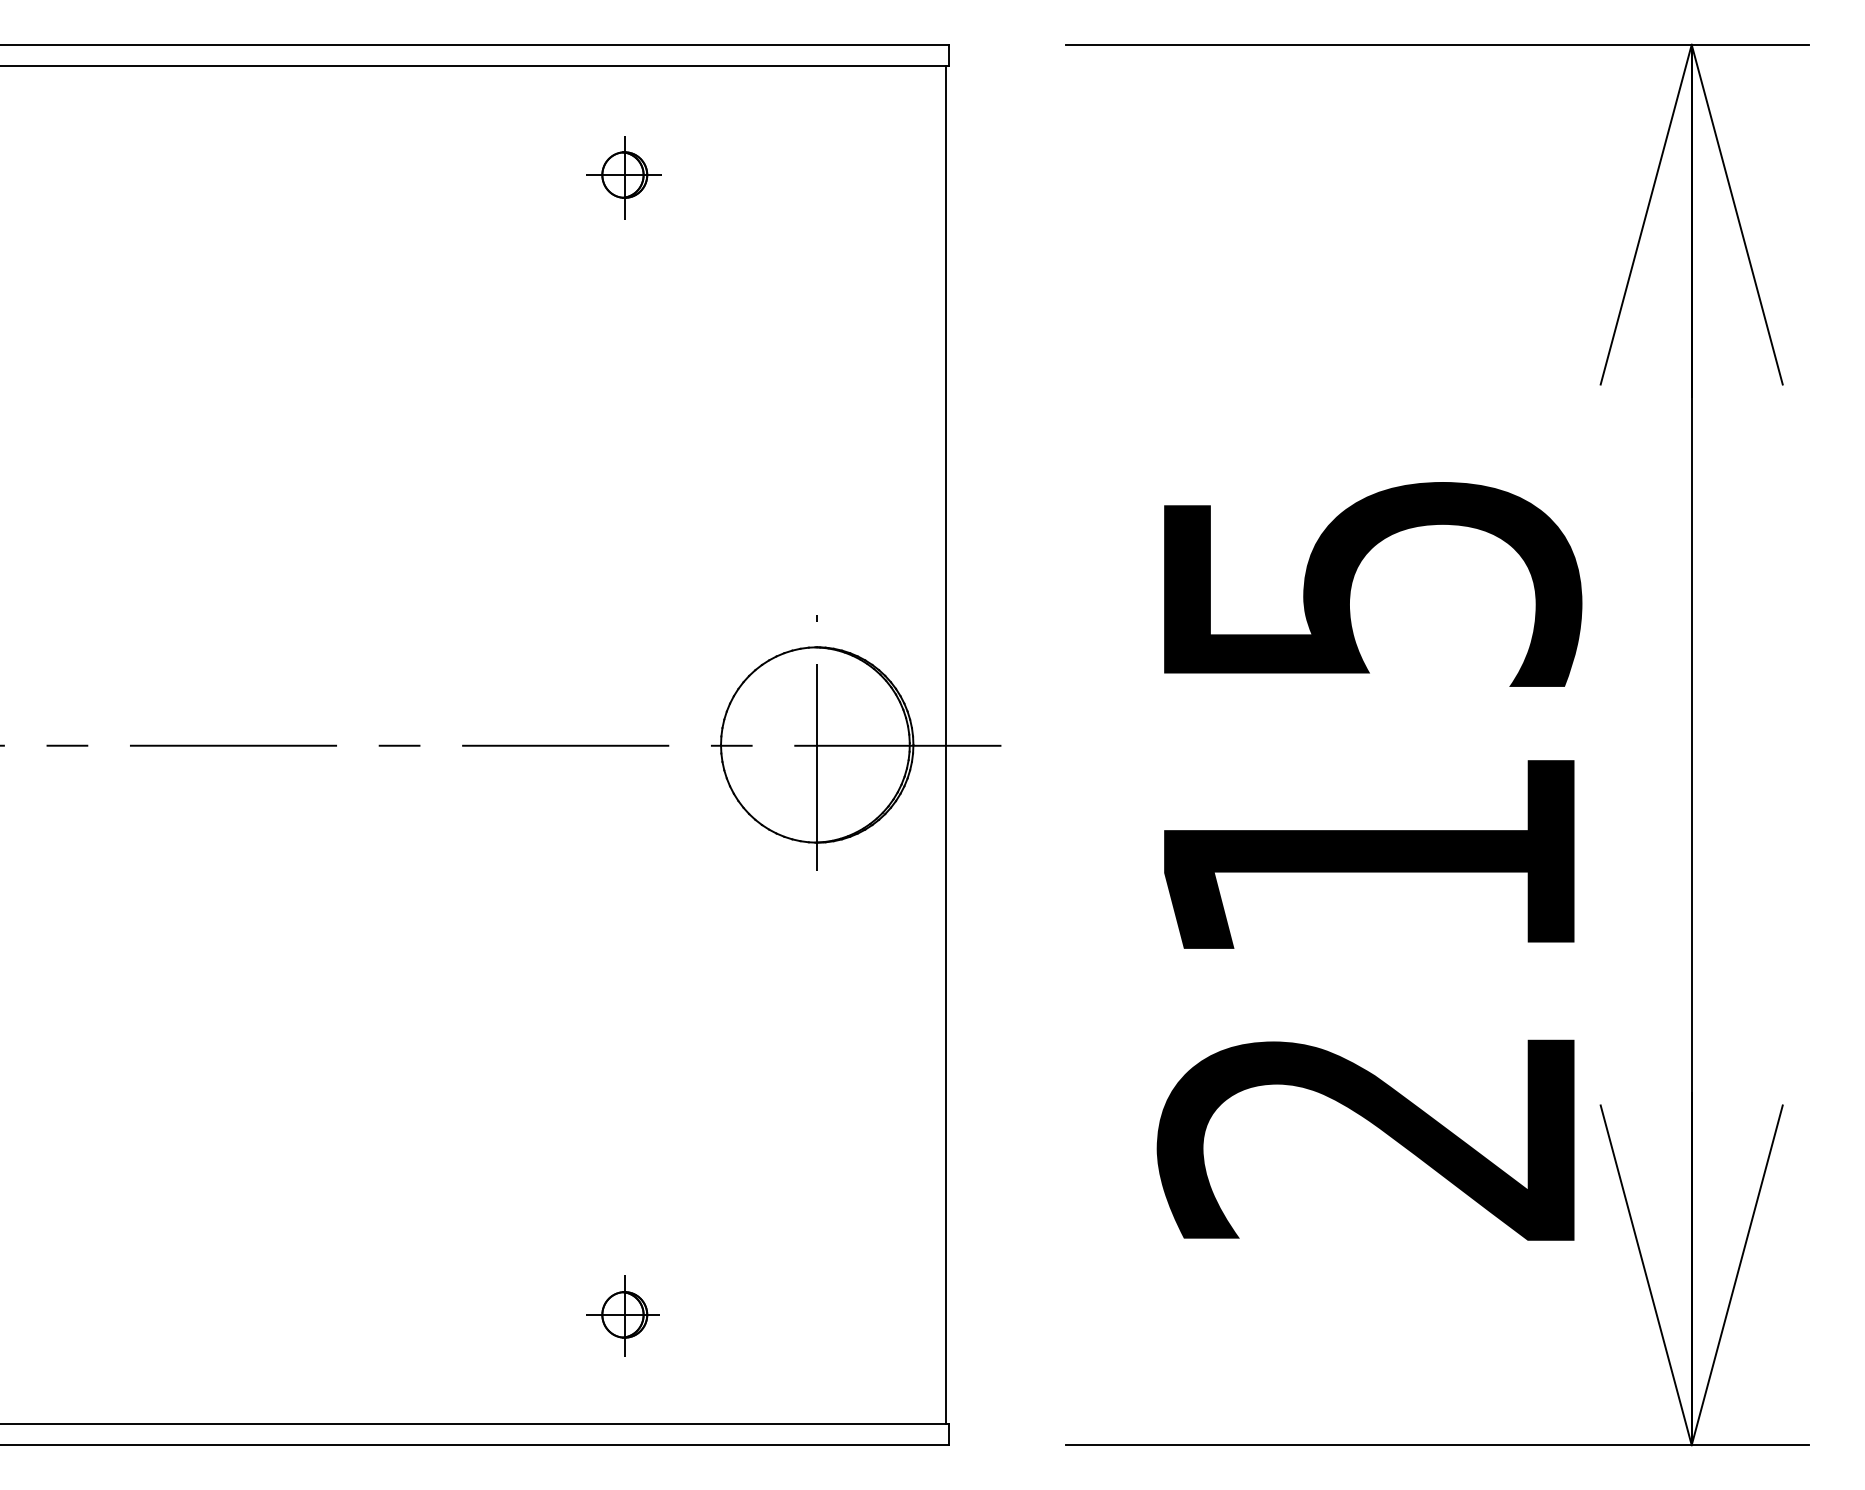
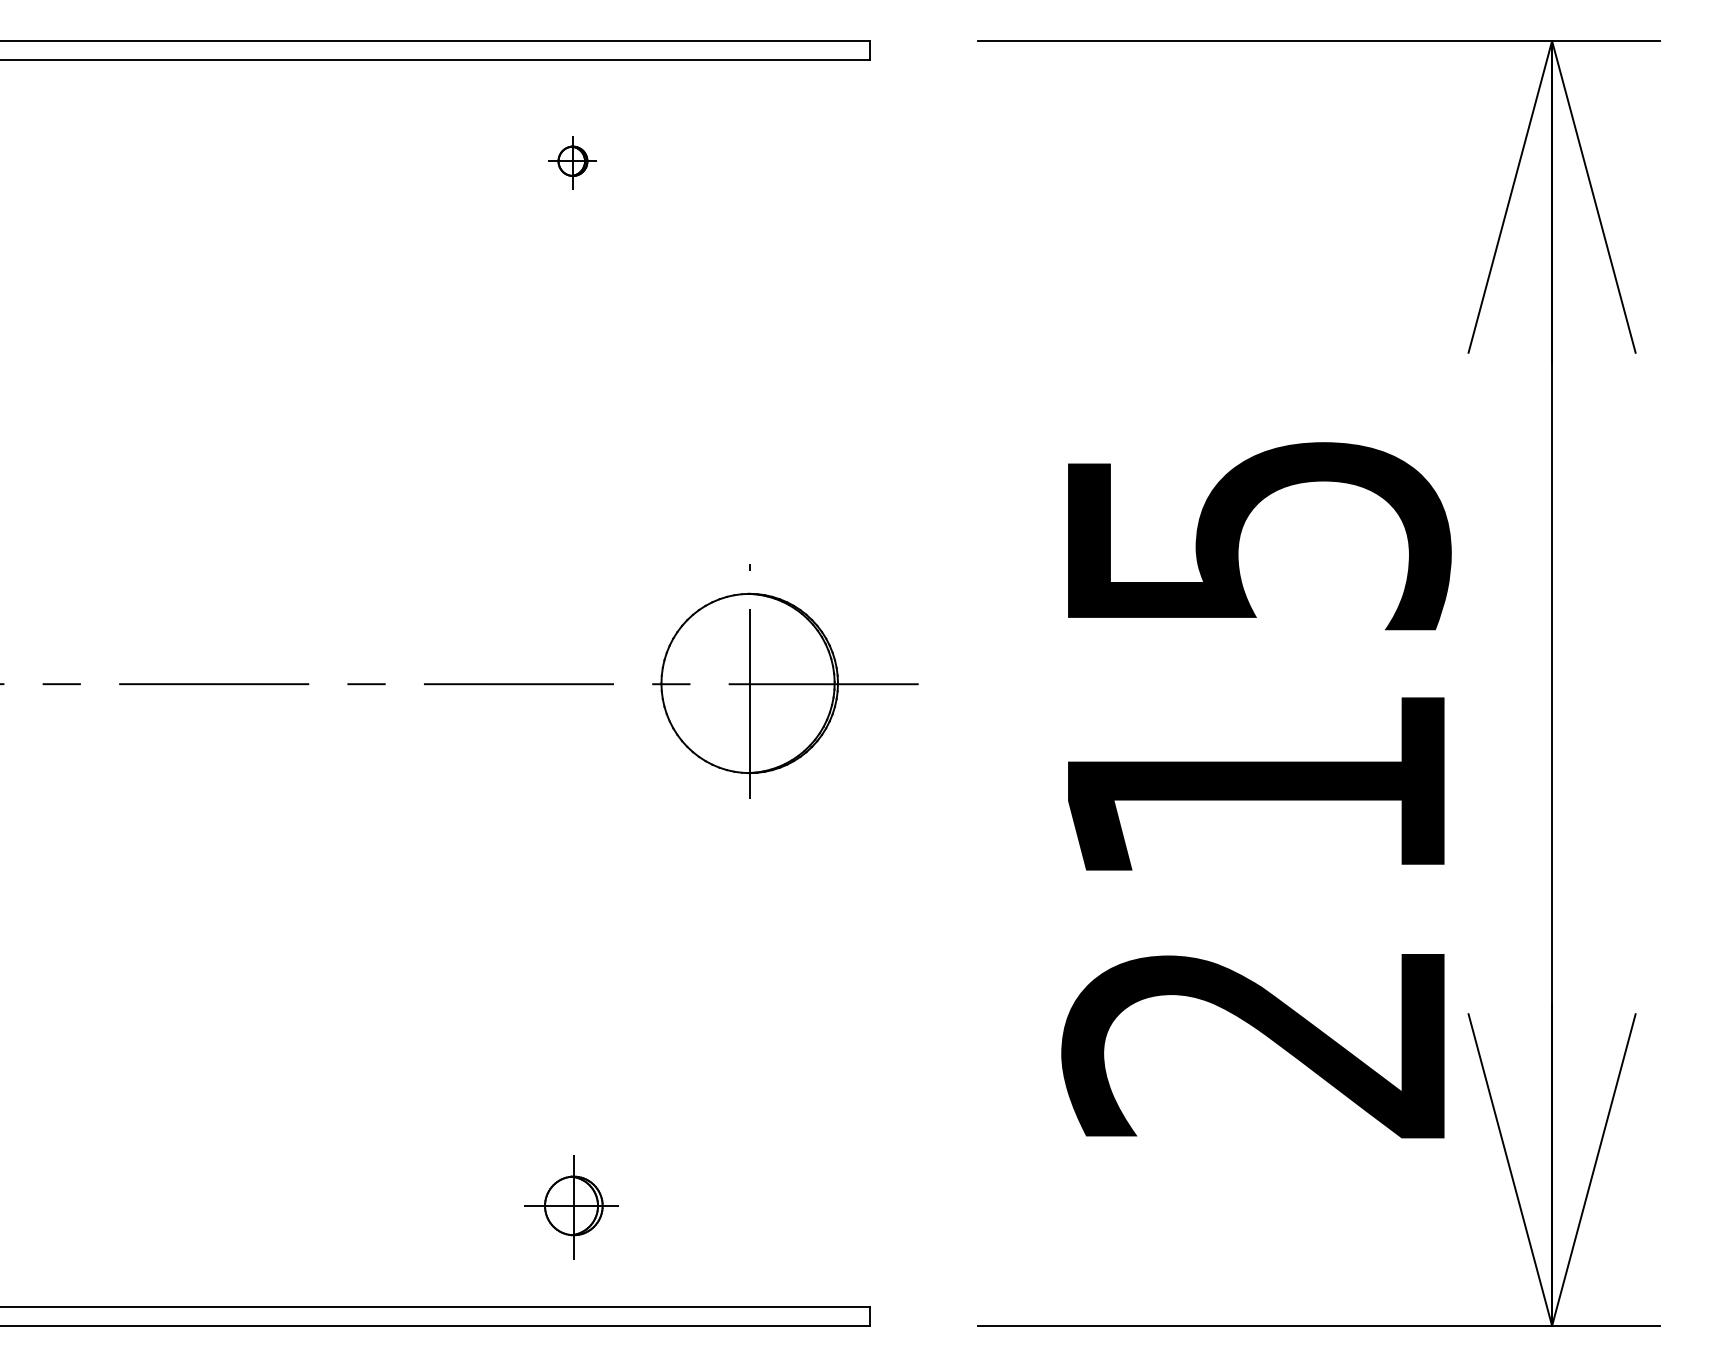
part: (624, 177) -> (572, 162), size x0.7
line: (945, 745) -> (867, 683), removed
part: (622, 1316) -> (571, 1207), size x1.4

